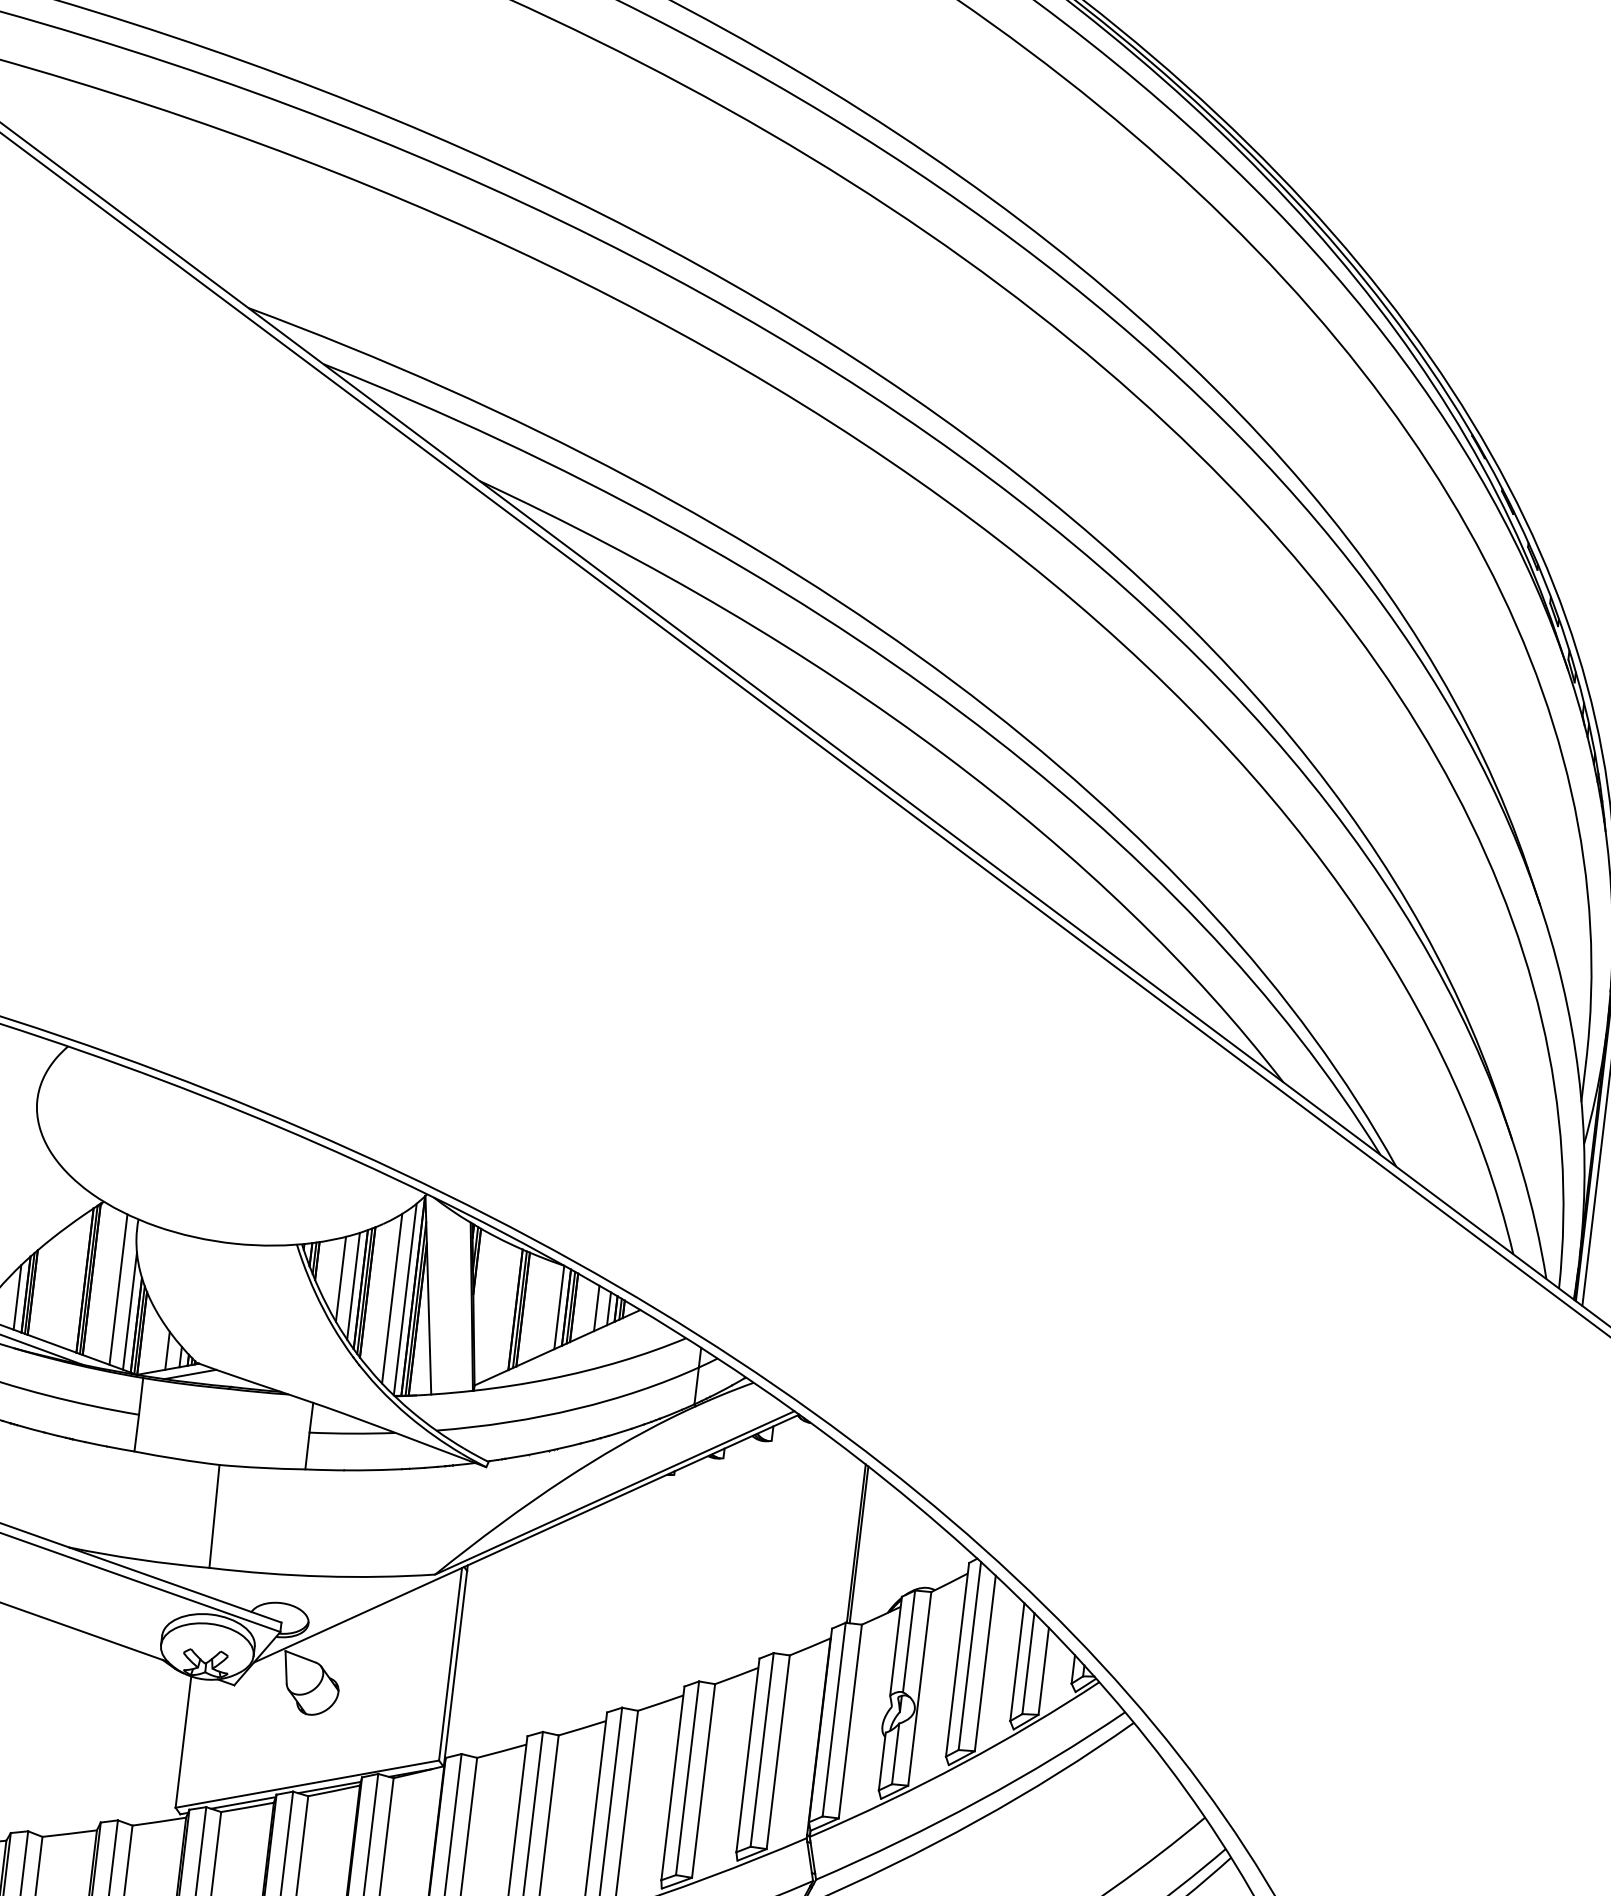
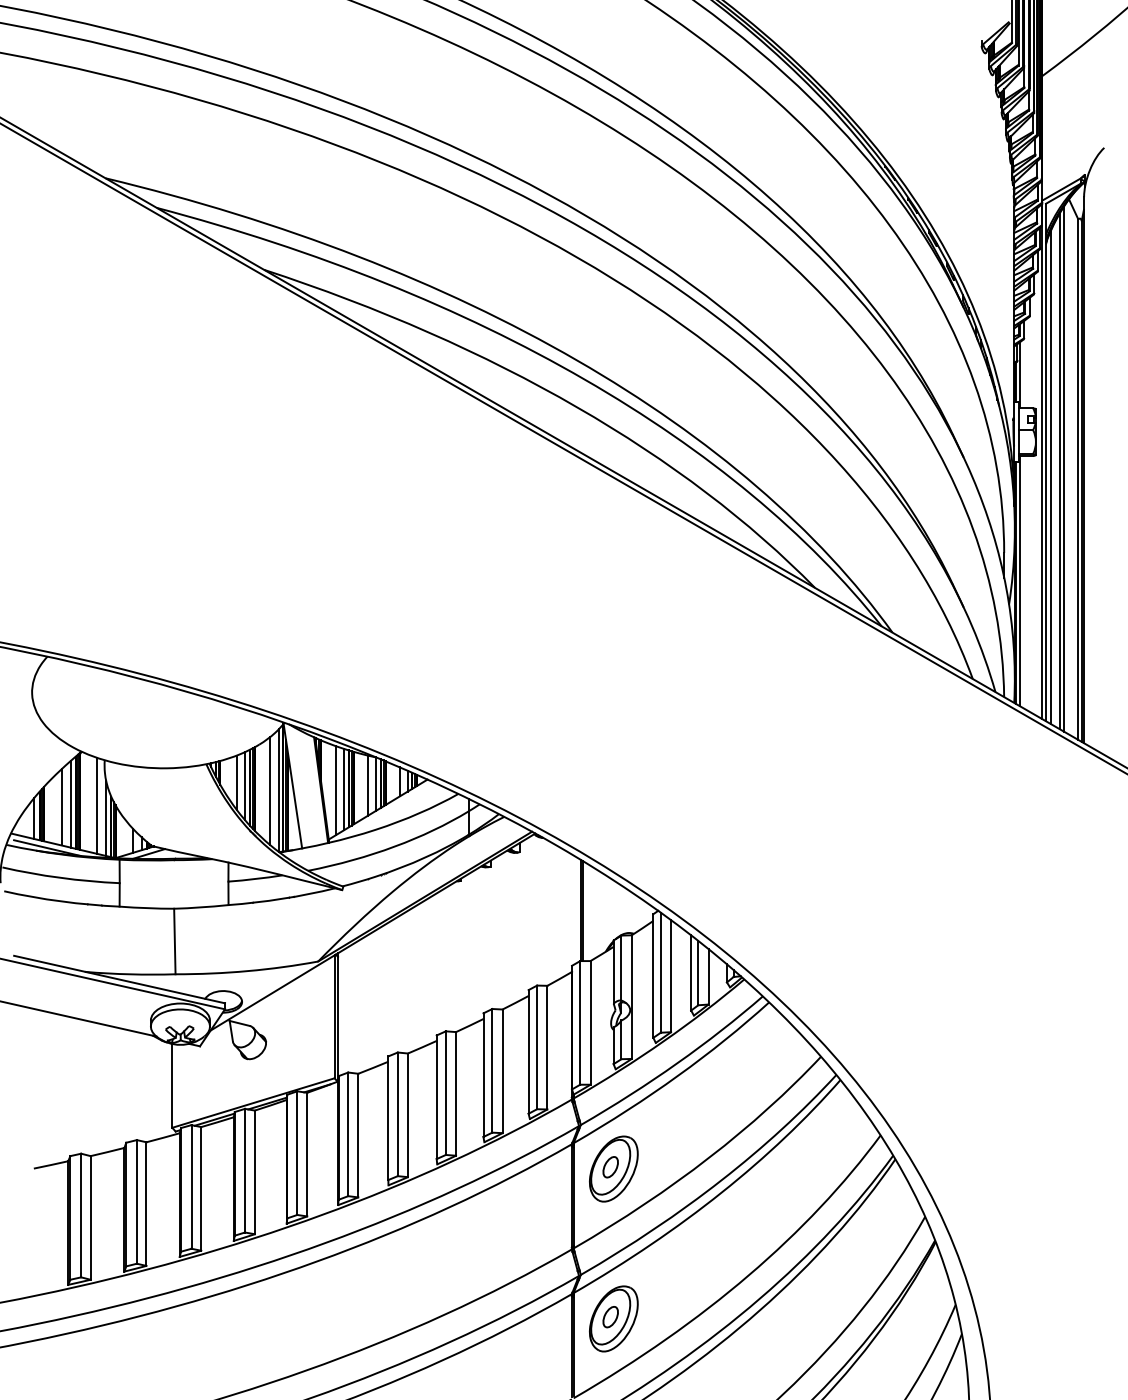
line: (76, 1282) -> (70, 804), added
line: (61, 1285) -> (61, 807), added
line: (546, 1308) -> (368, 785), added
line: (495, 1310) -> (336, 790), added
line: (508, 1310) -> (344, 789), added

